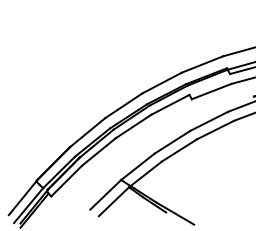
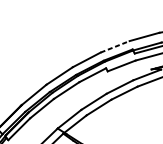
line: (202, 64) -> (115, 46), solid -> dashed

